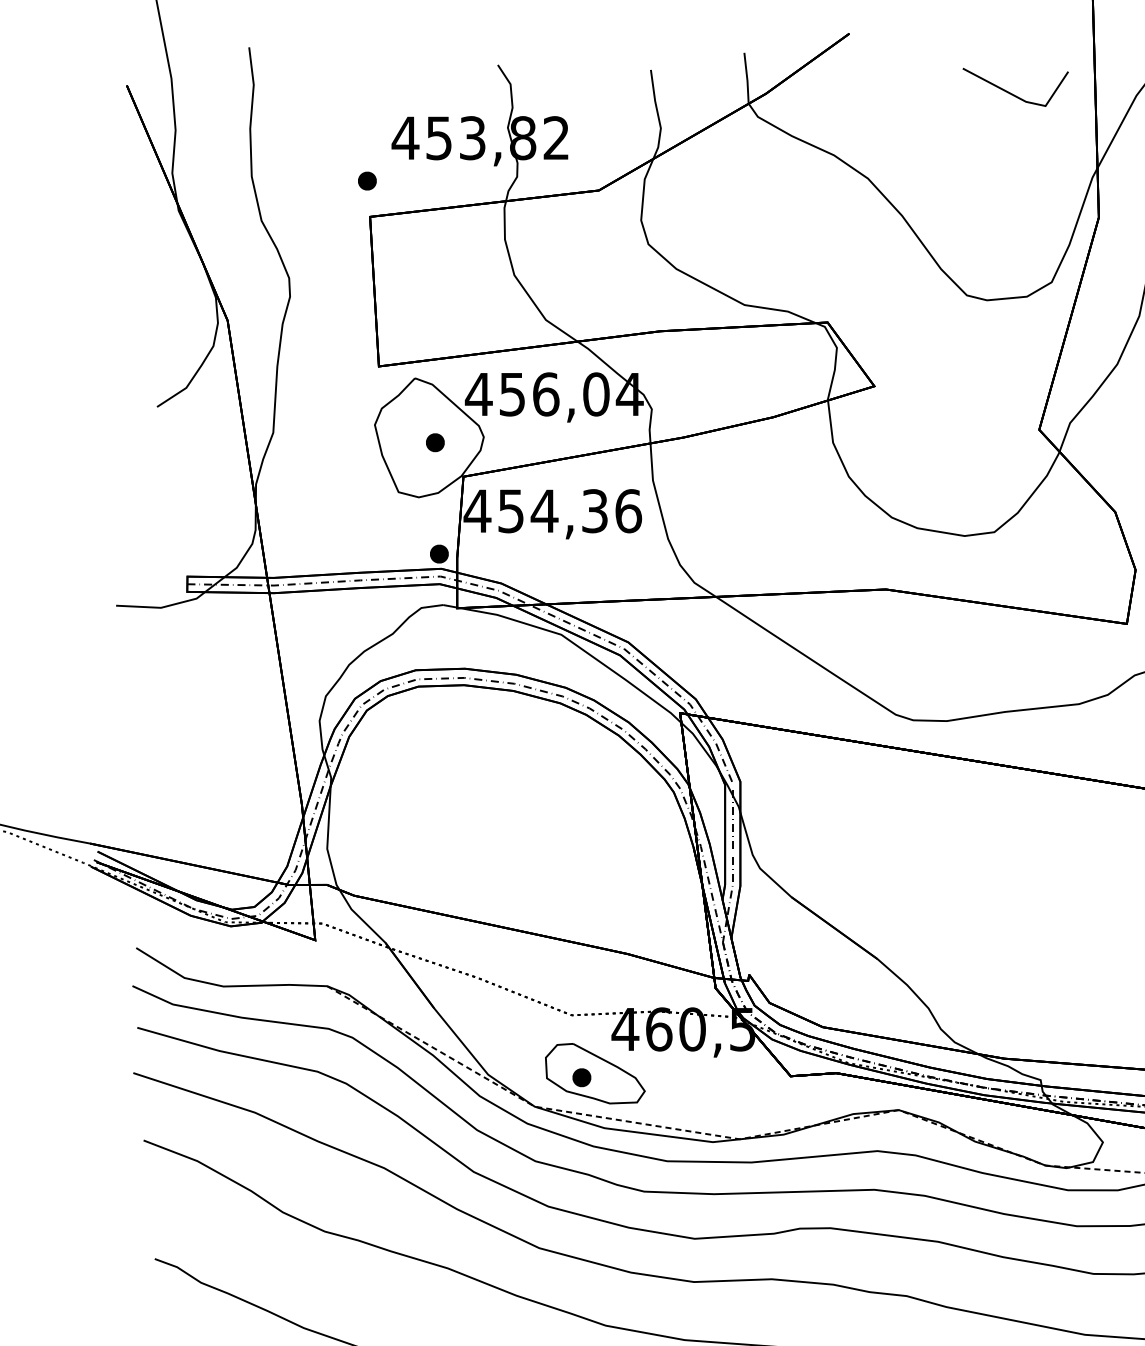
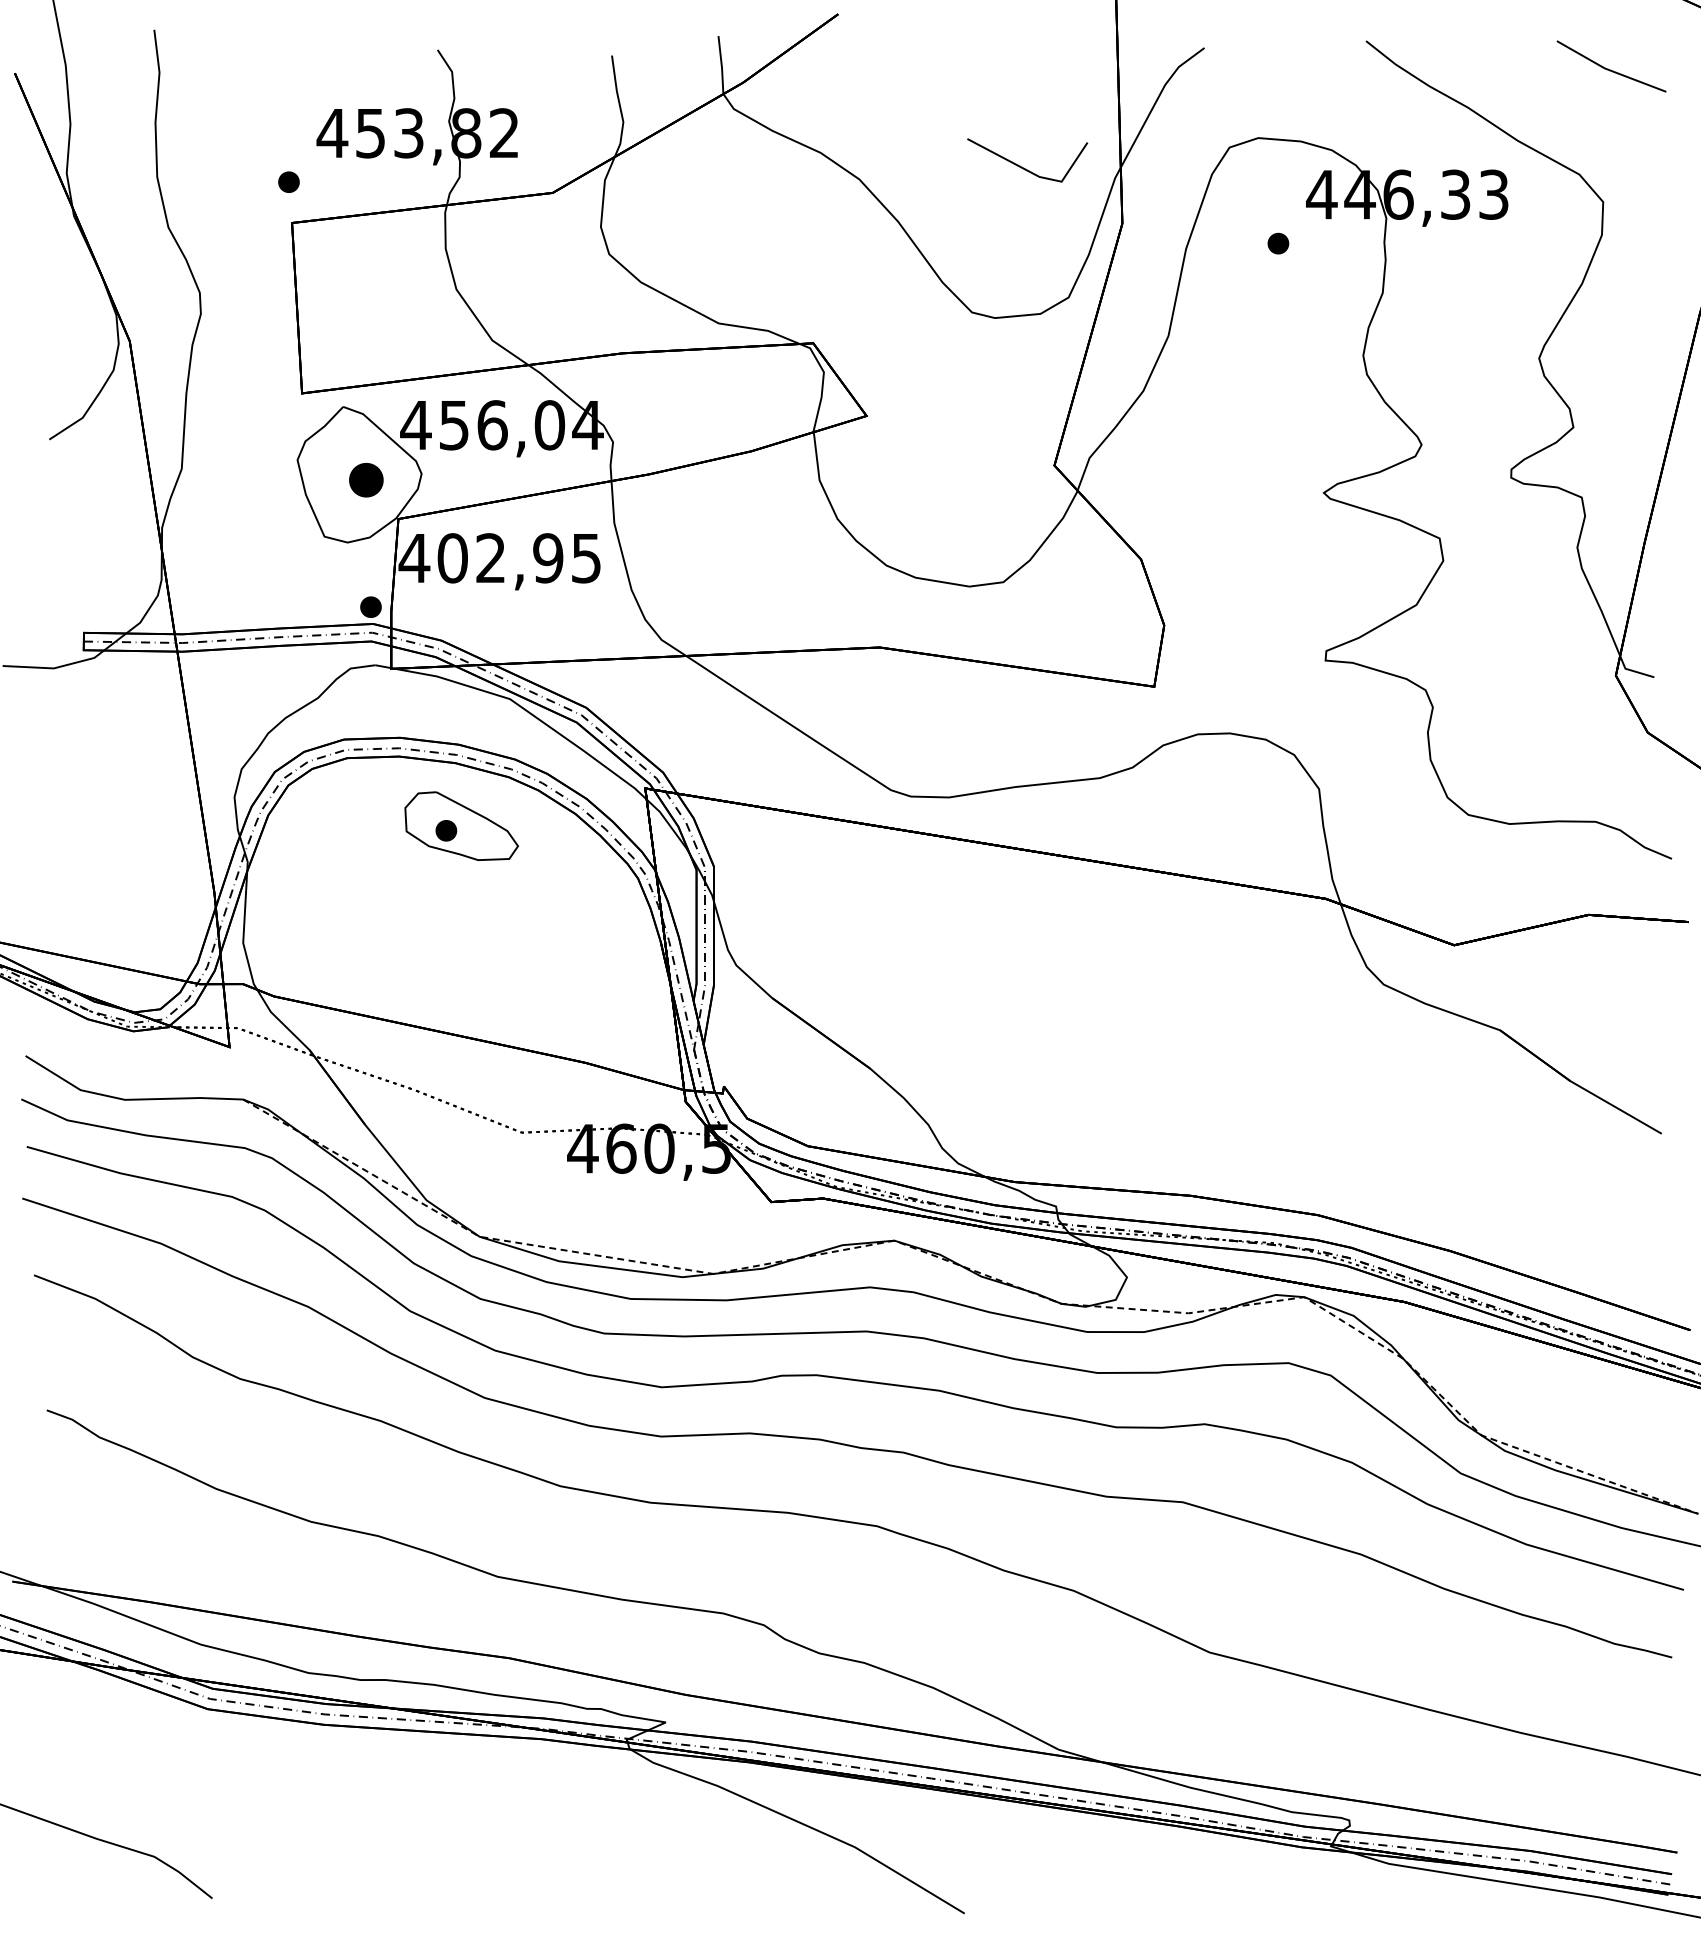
line: (1011, 92) -> (1022, 166), moved
part: (435, 442) -> (366, 480), size x1.6
text: (569, 511) -> (519, 558), 454,36 -> 402,95
part: (595, 1073) -> (461, 825), moved

